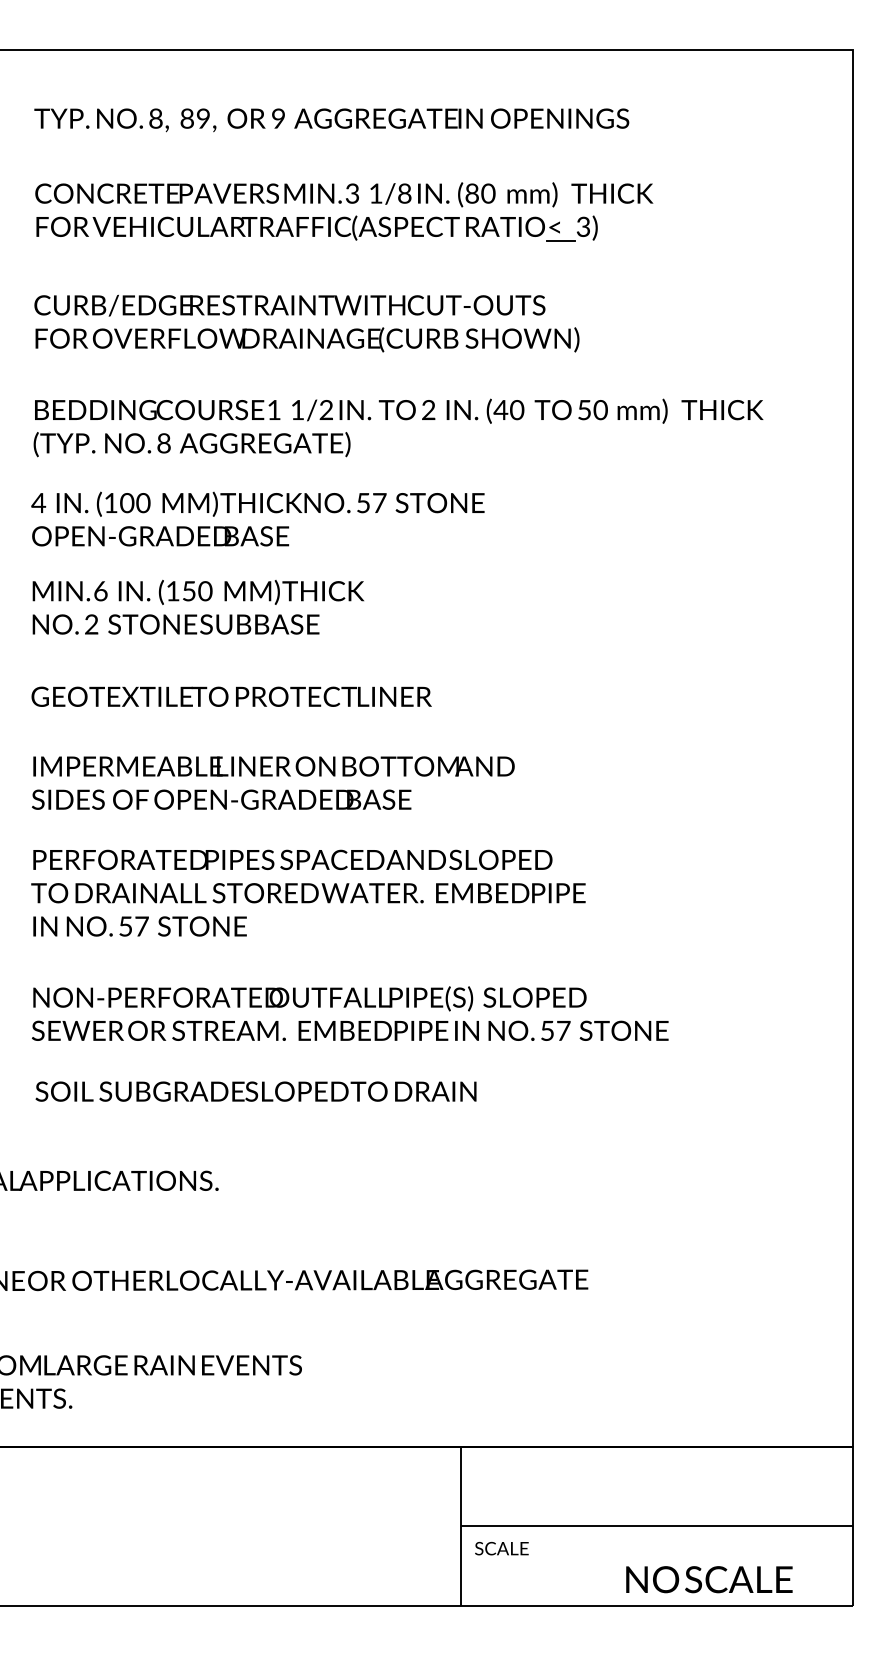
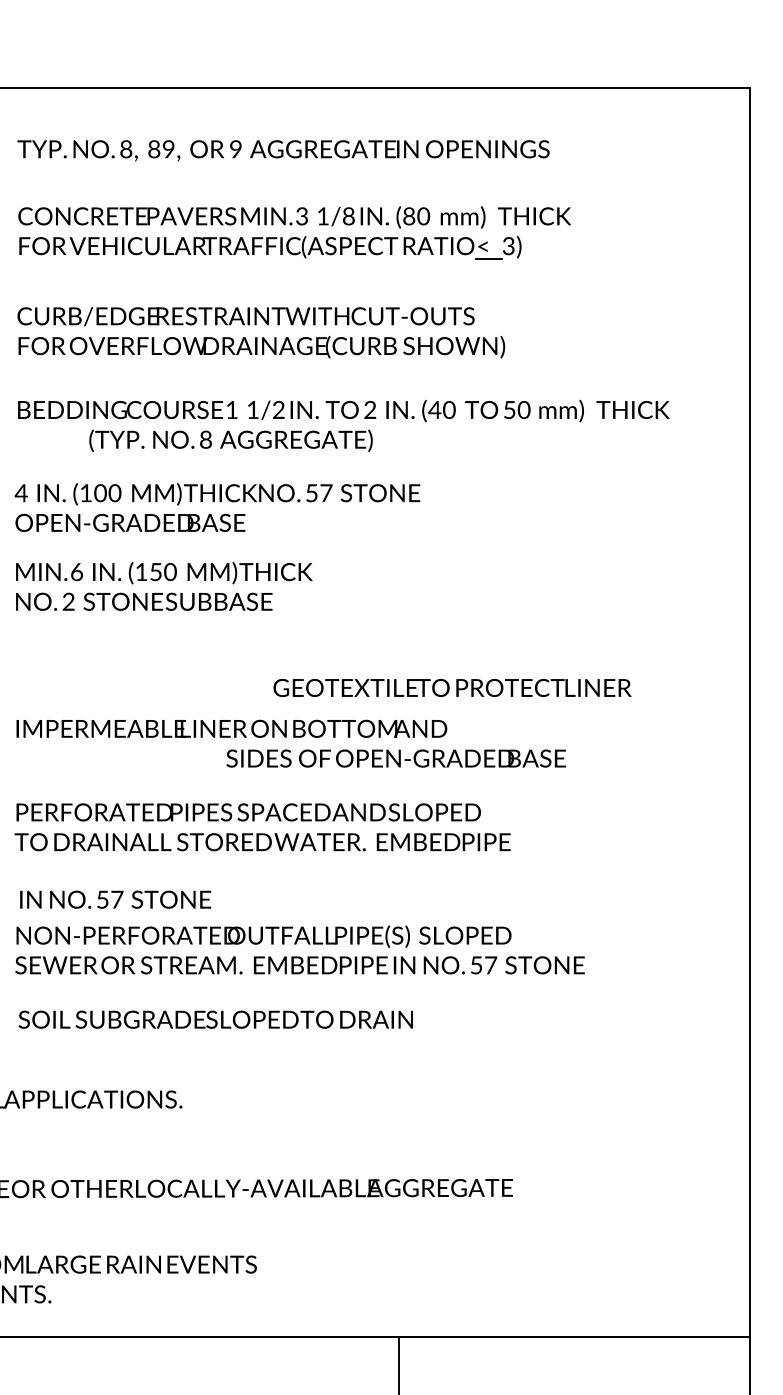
text: (191, 444) -> (230, 440), moved
text: (231, 696) -> (452, 687), moved
text: (221, 799) -> (396, 758), moved
text: (139, 926) -> (115, 899), moved

